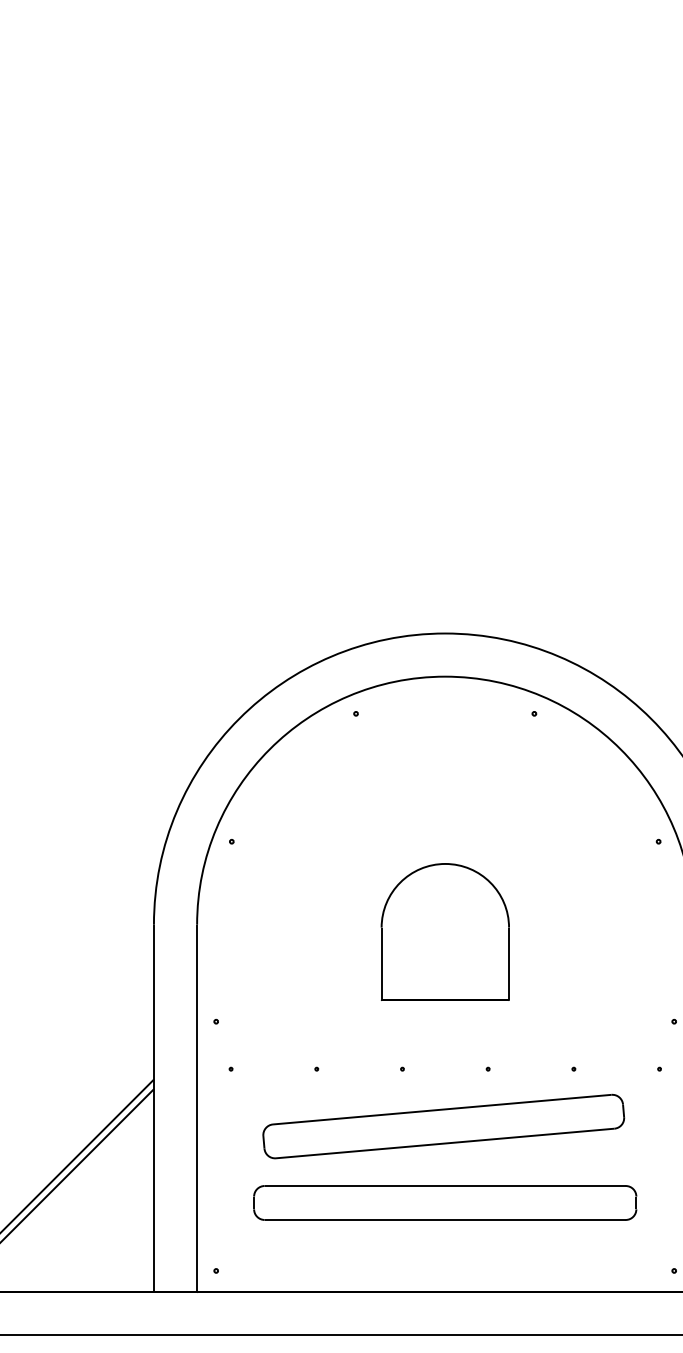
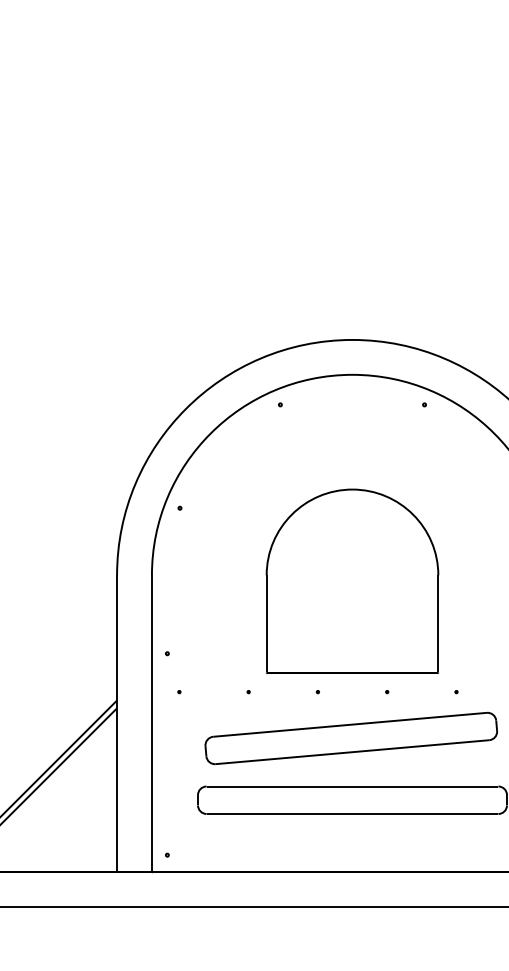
part: (445, 931) -> (352, 580), size x1.67

